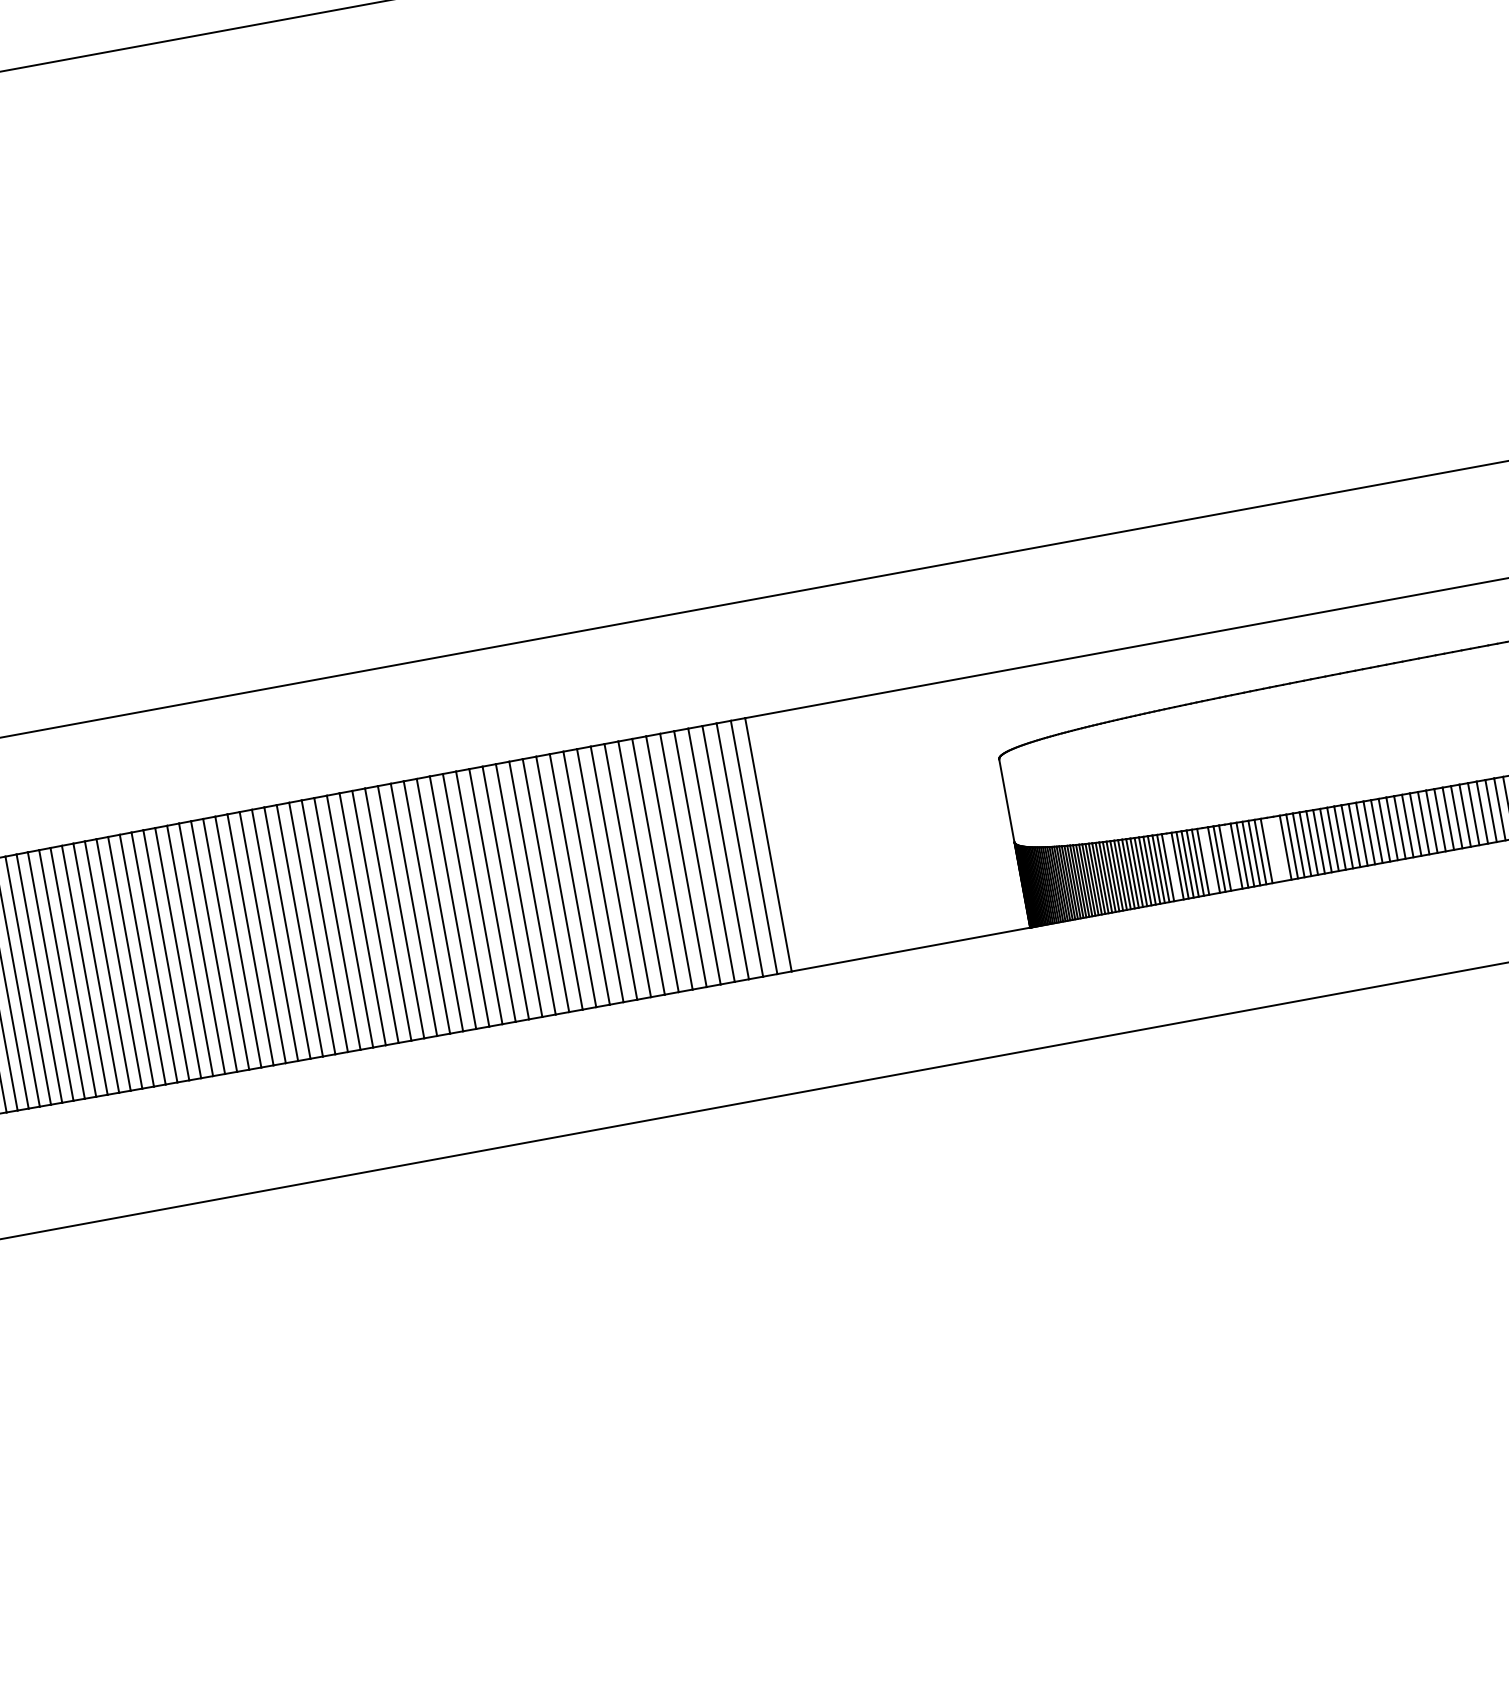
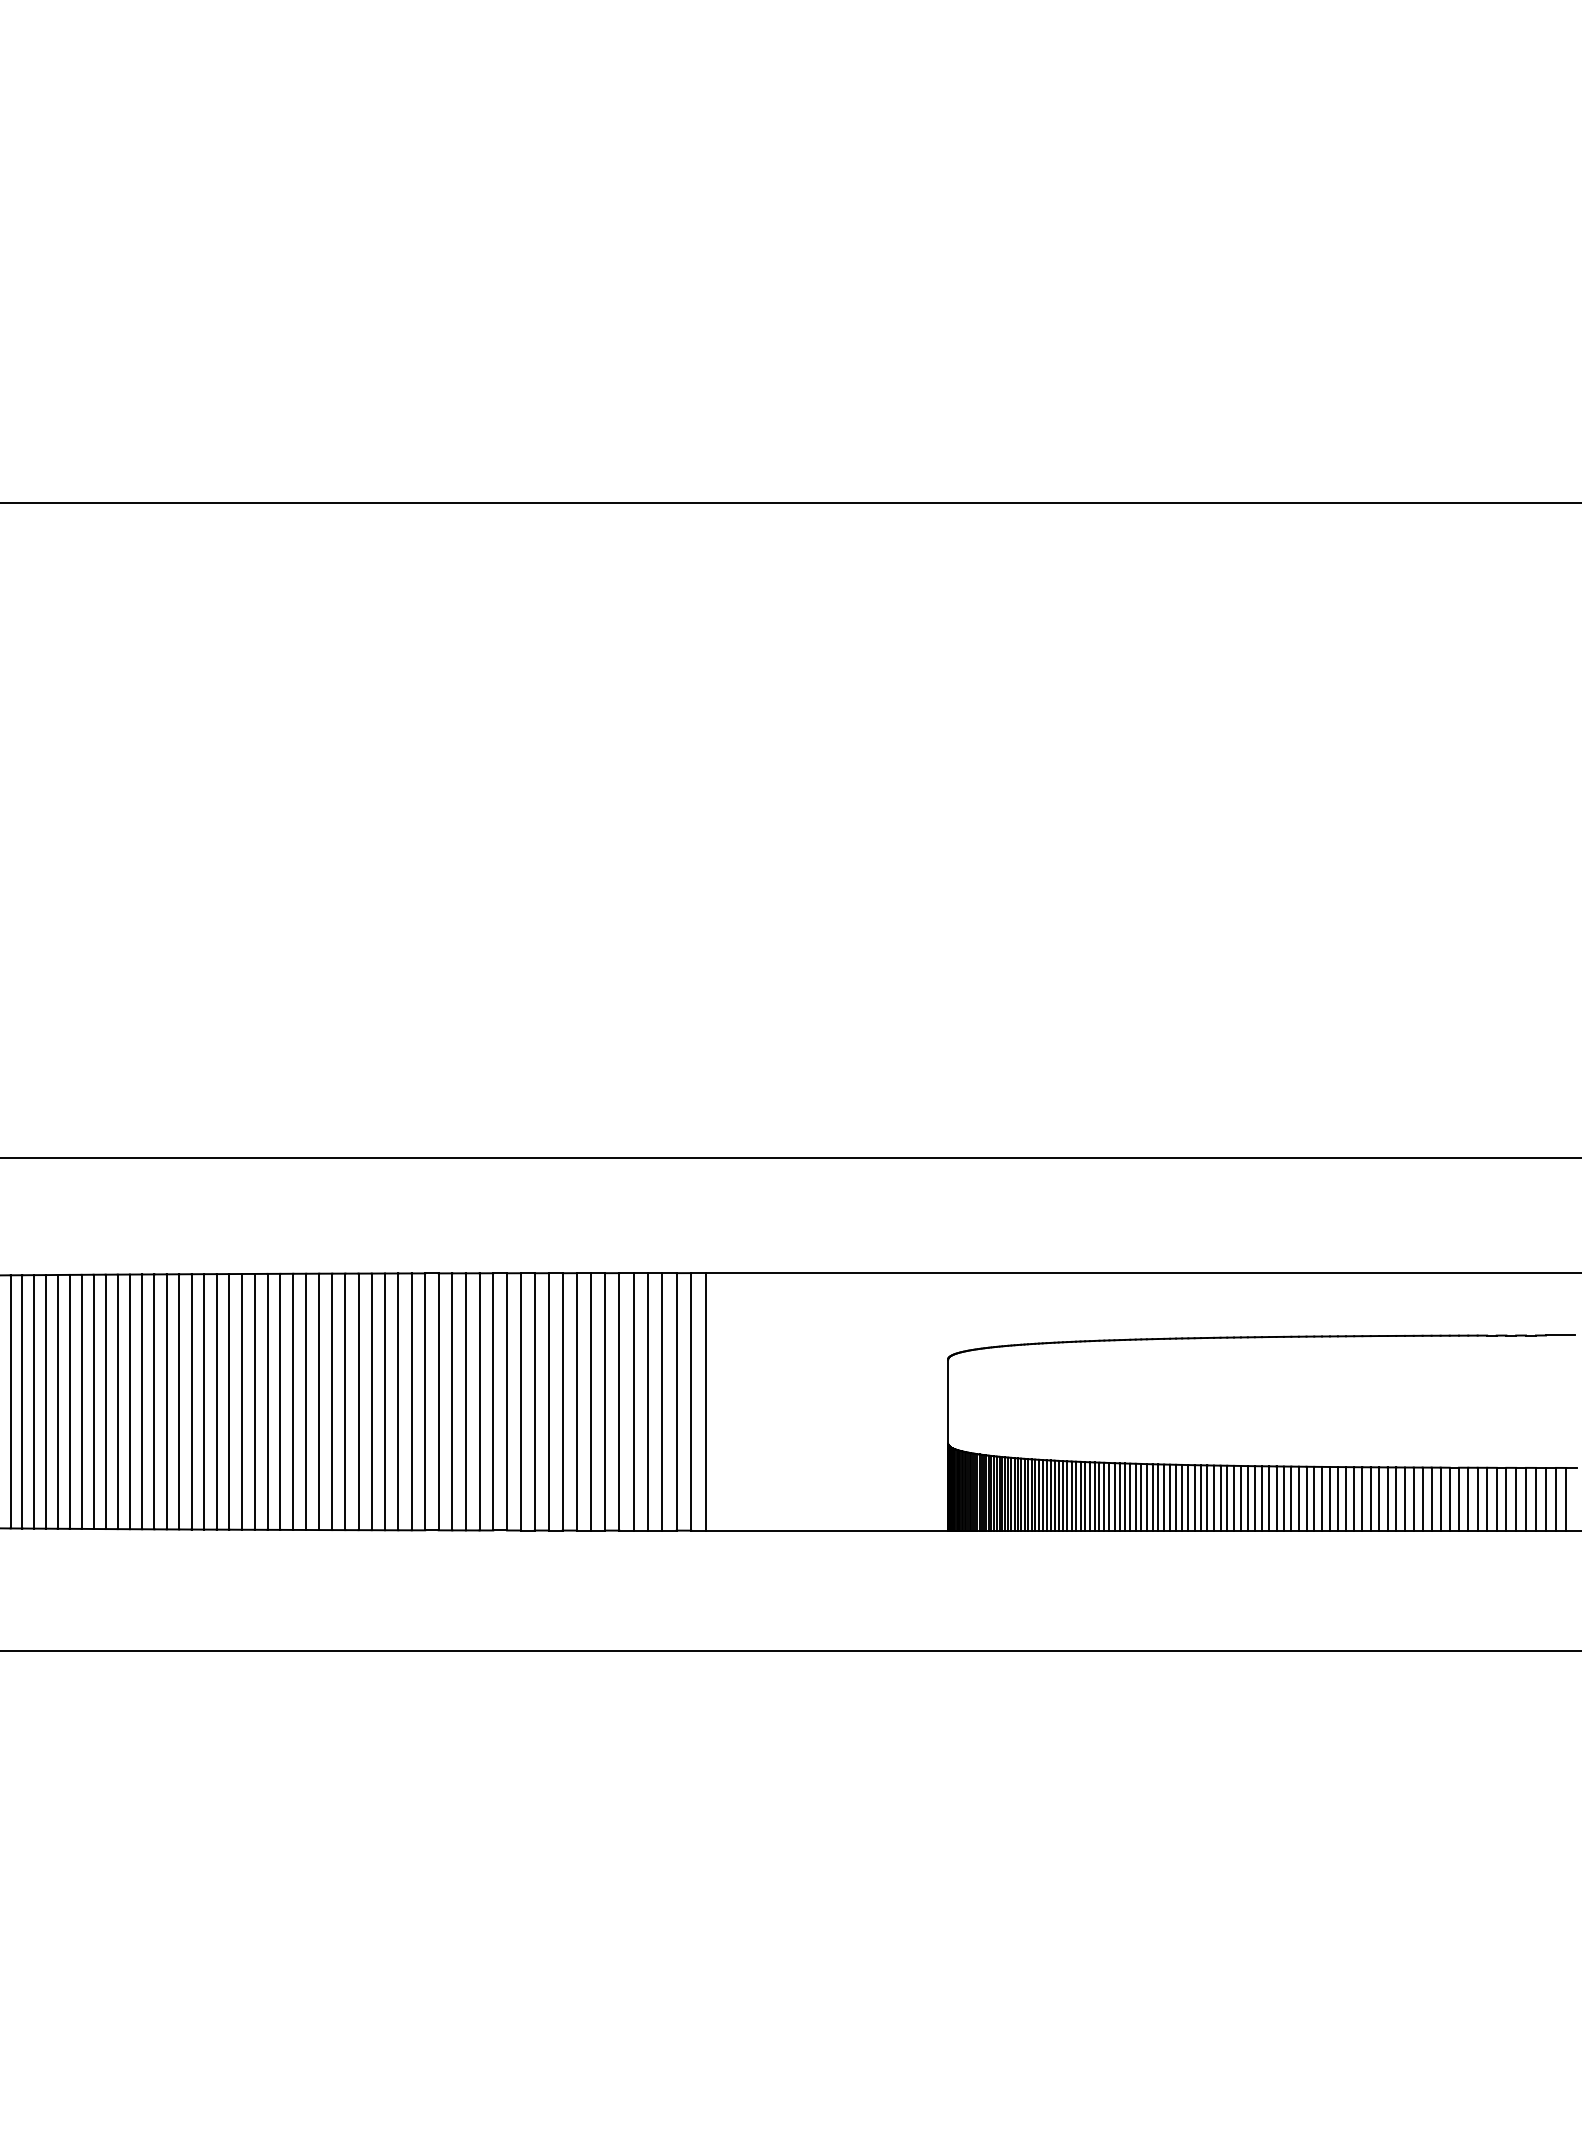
line: (1279, 848) -> (1207, 1497), added
line: (1272, 849) -> (1200, 1497), added
line: (1231, 857) -> (1158, 1497), added
line: (1208, 860) -> (1135, 1496), added
line: (1172, 866) -> (1099, 1496), added

